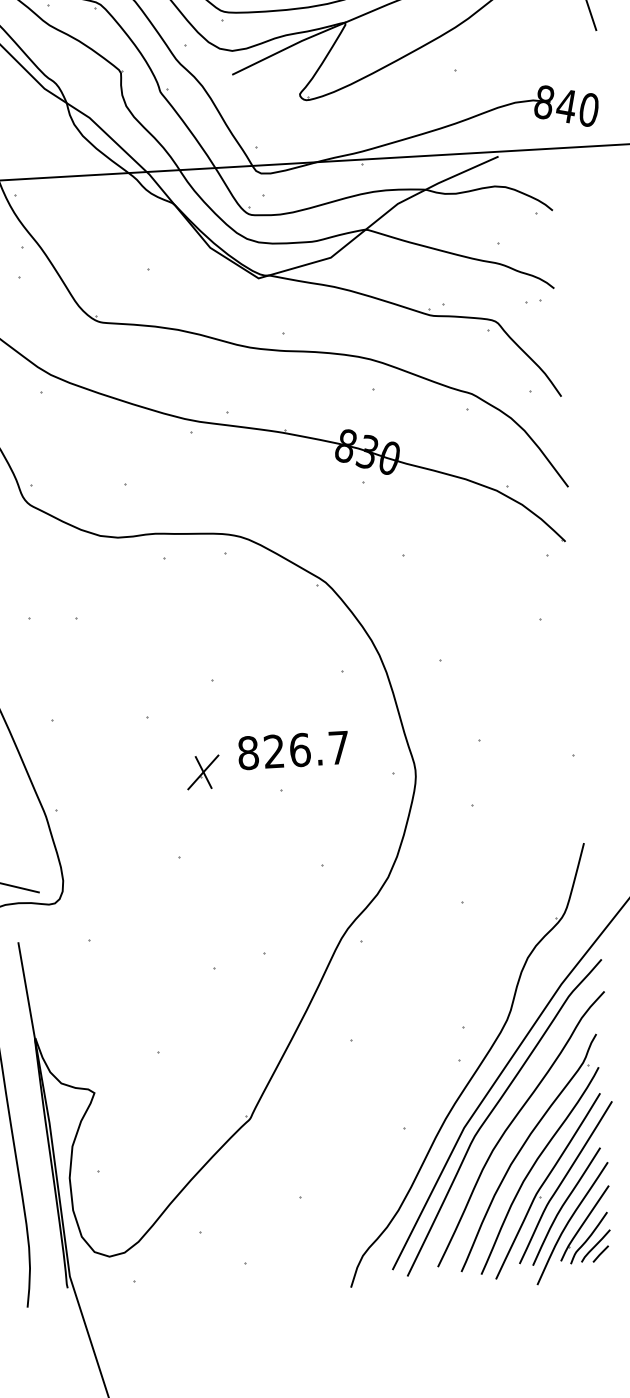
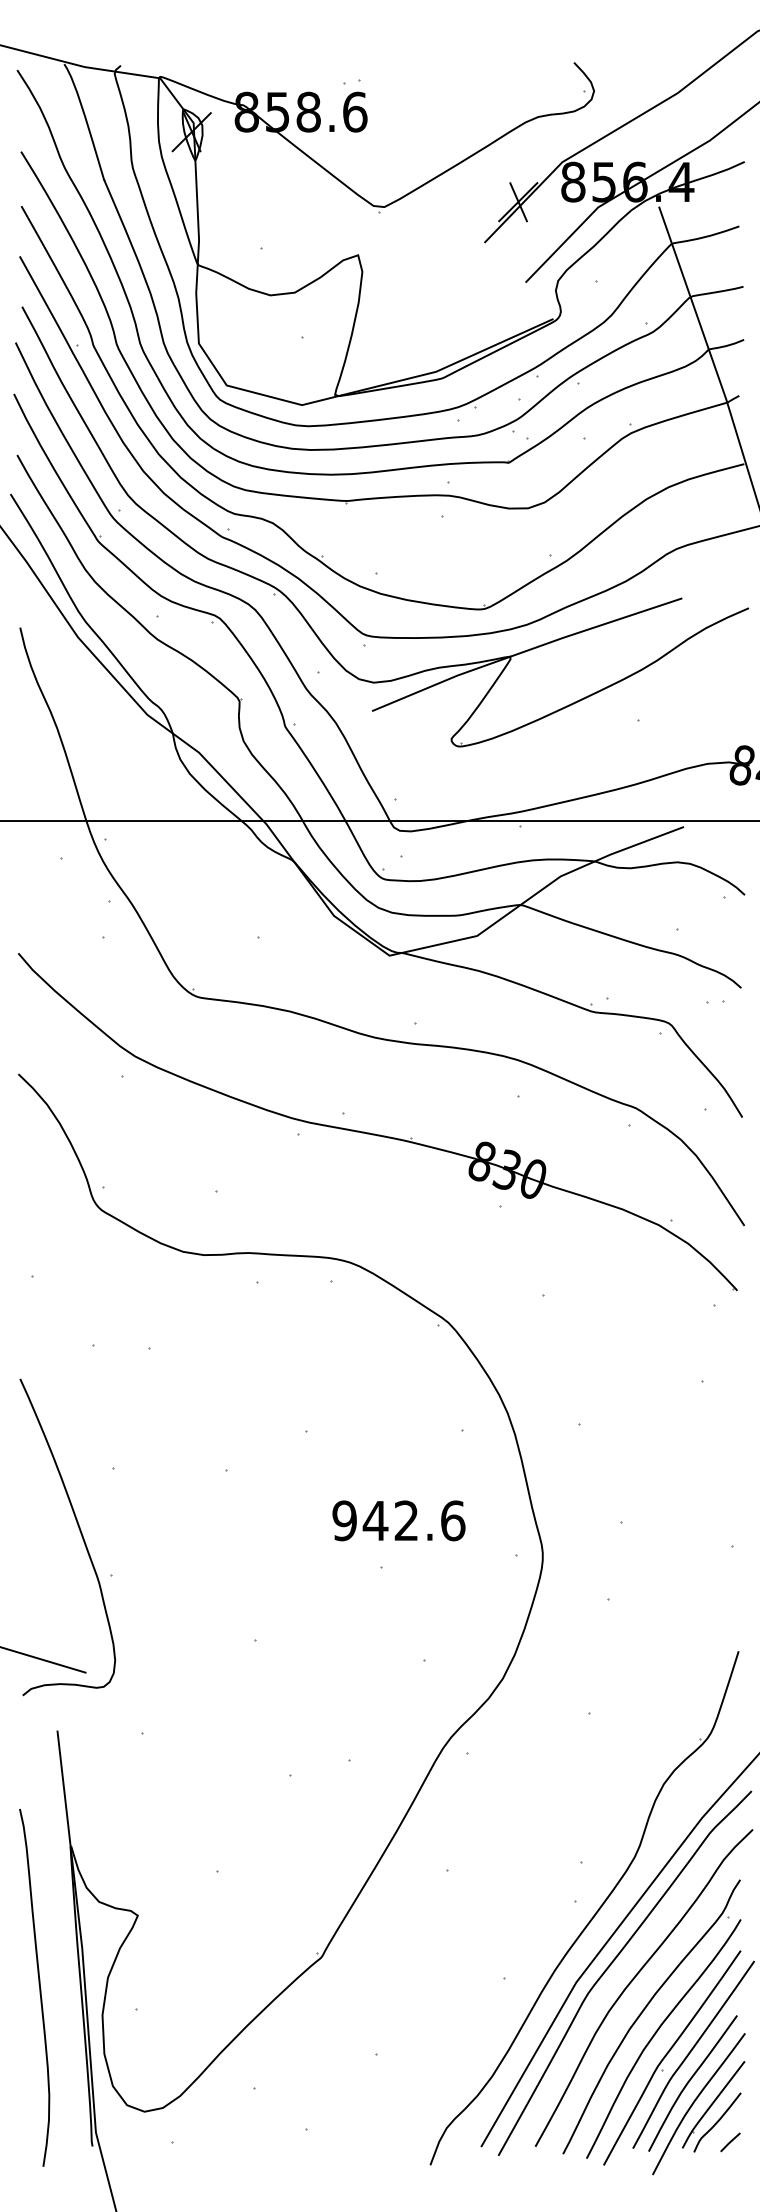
text: (293, 750) -> (398, 1520), 826.7 -> 942.6
part: (203, 772) -> (289, 1540), removed
line: (595, 1246) -> (724, 2132), removed

